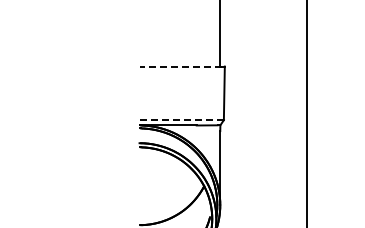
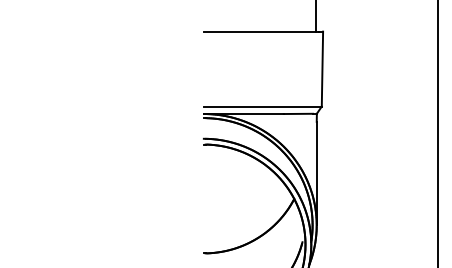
line: (180, 66) -> (261, 31), dashed -> solid
line: (181, 120) -> (262, 107), dashed -> solid

